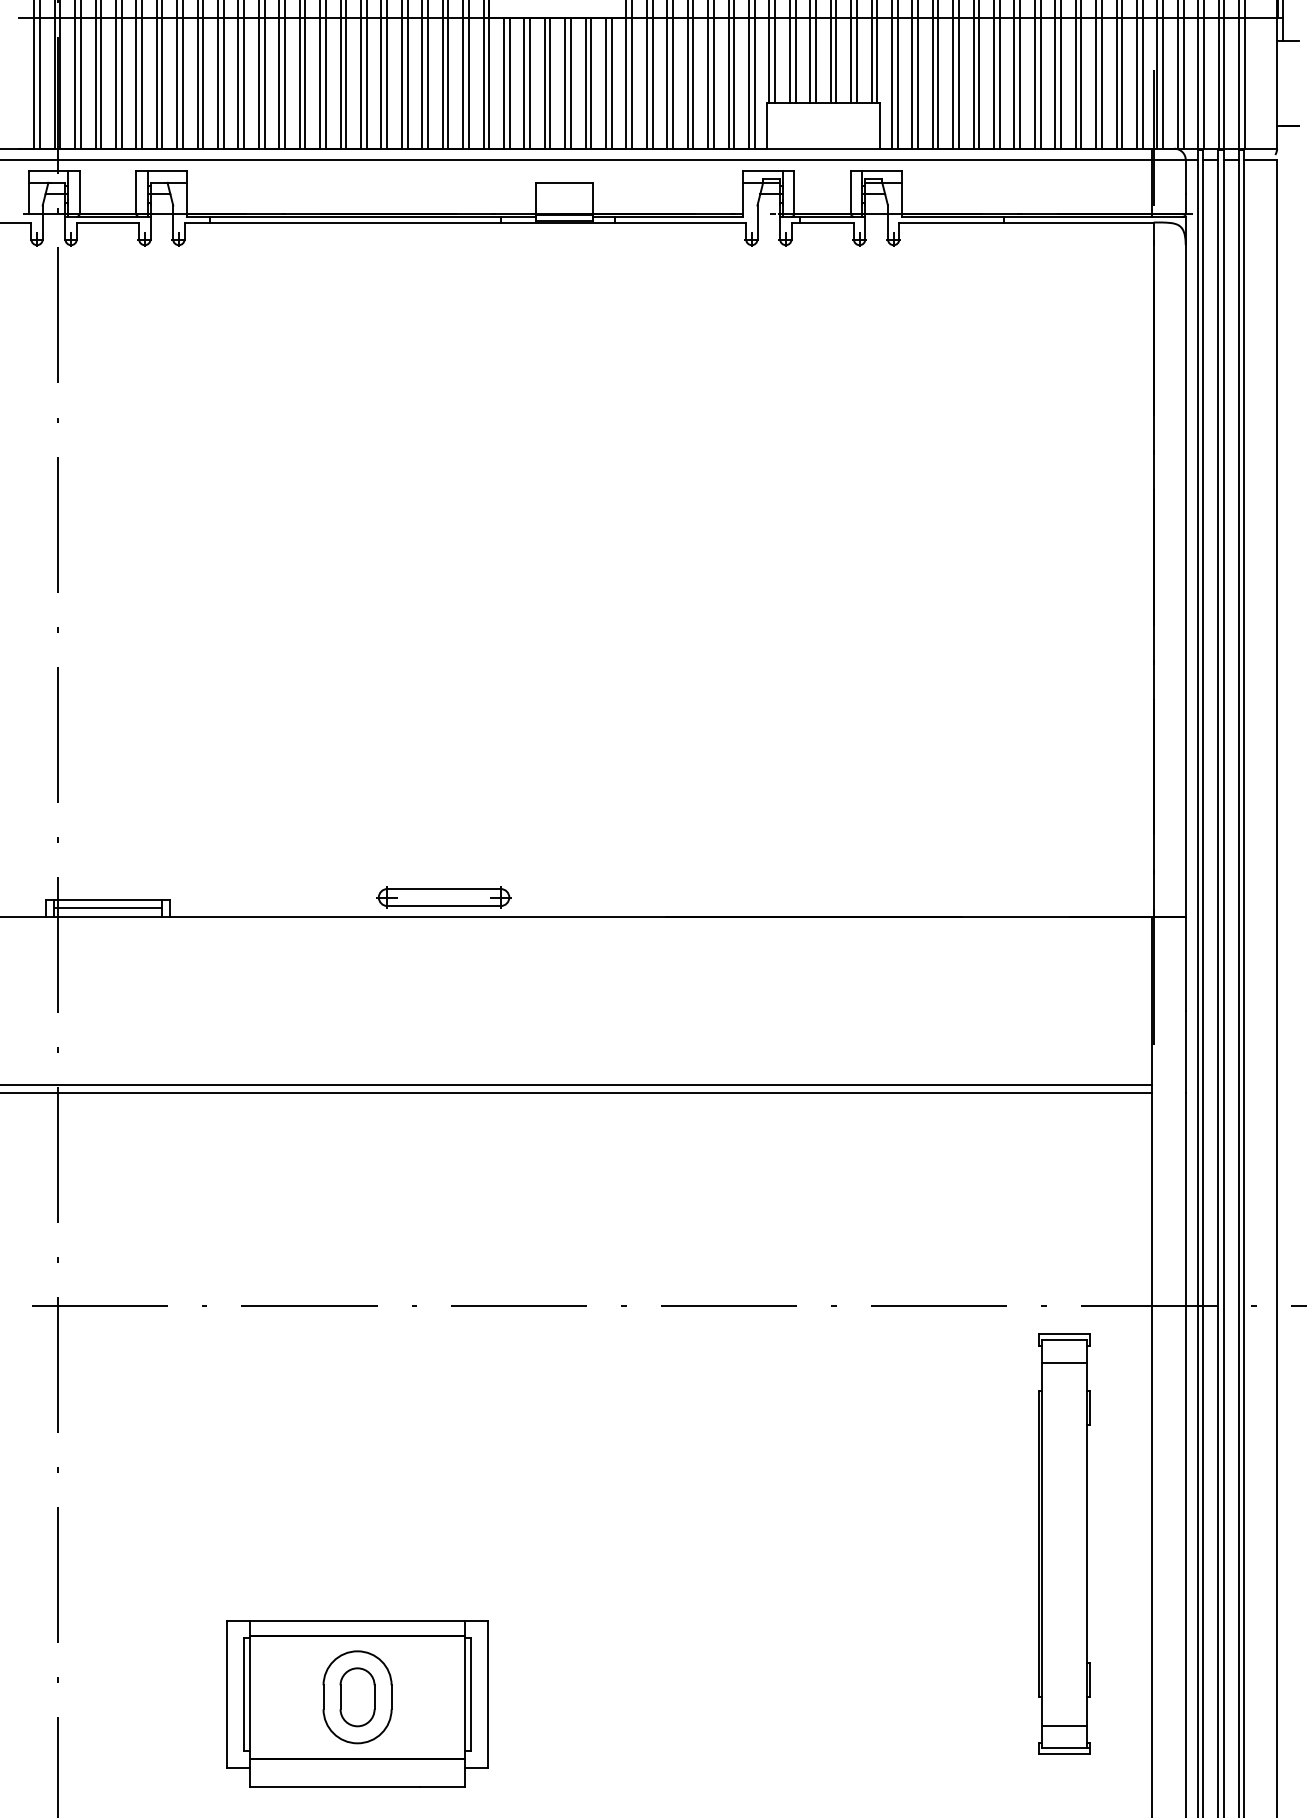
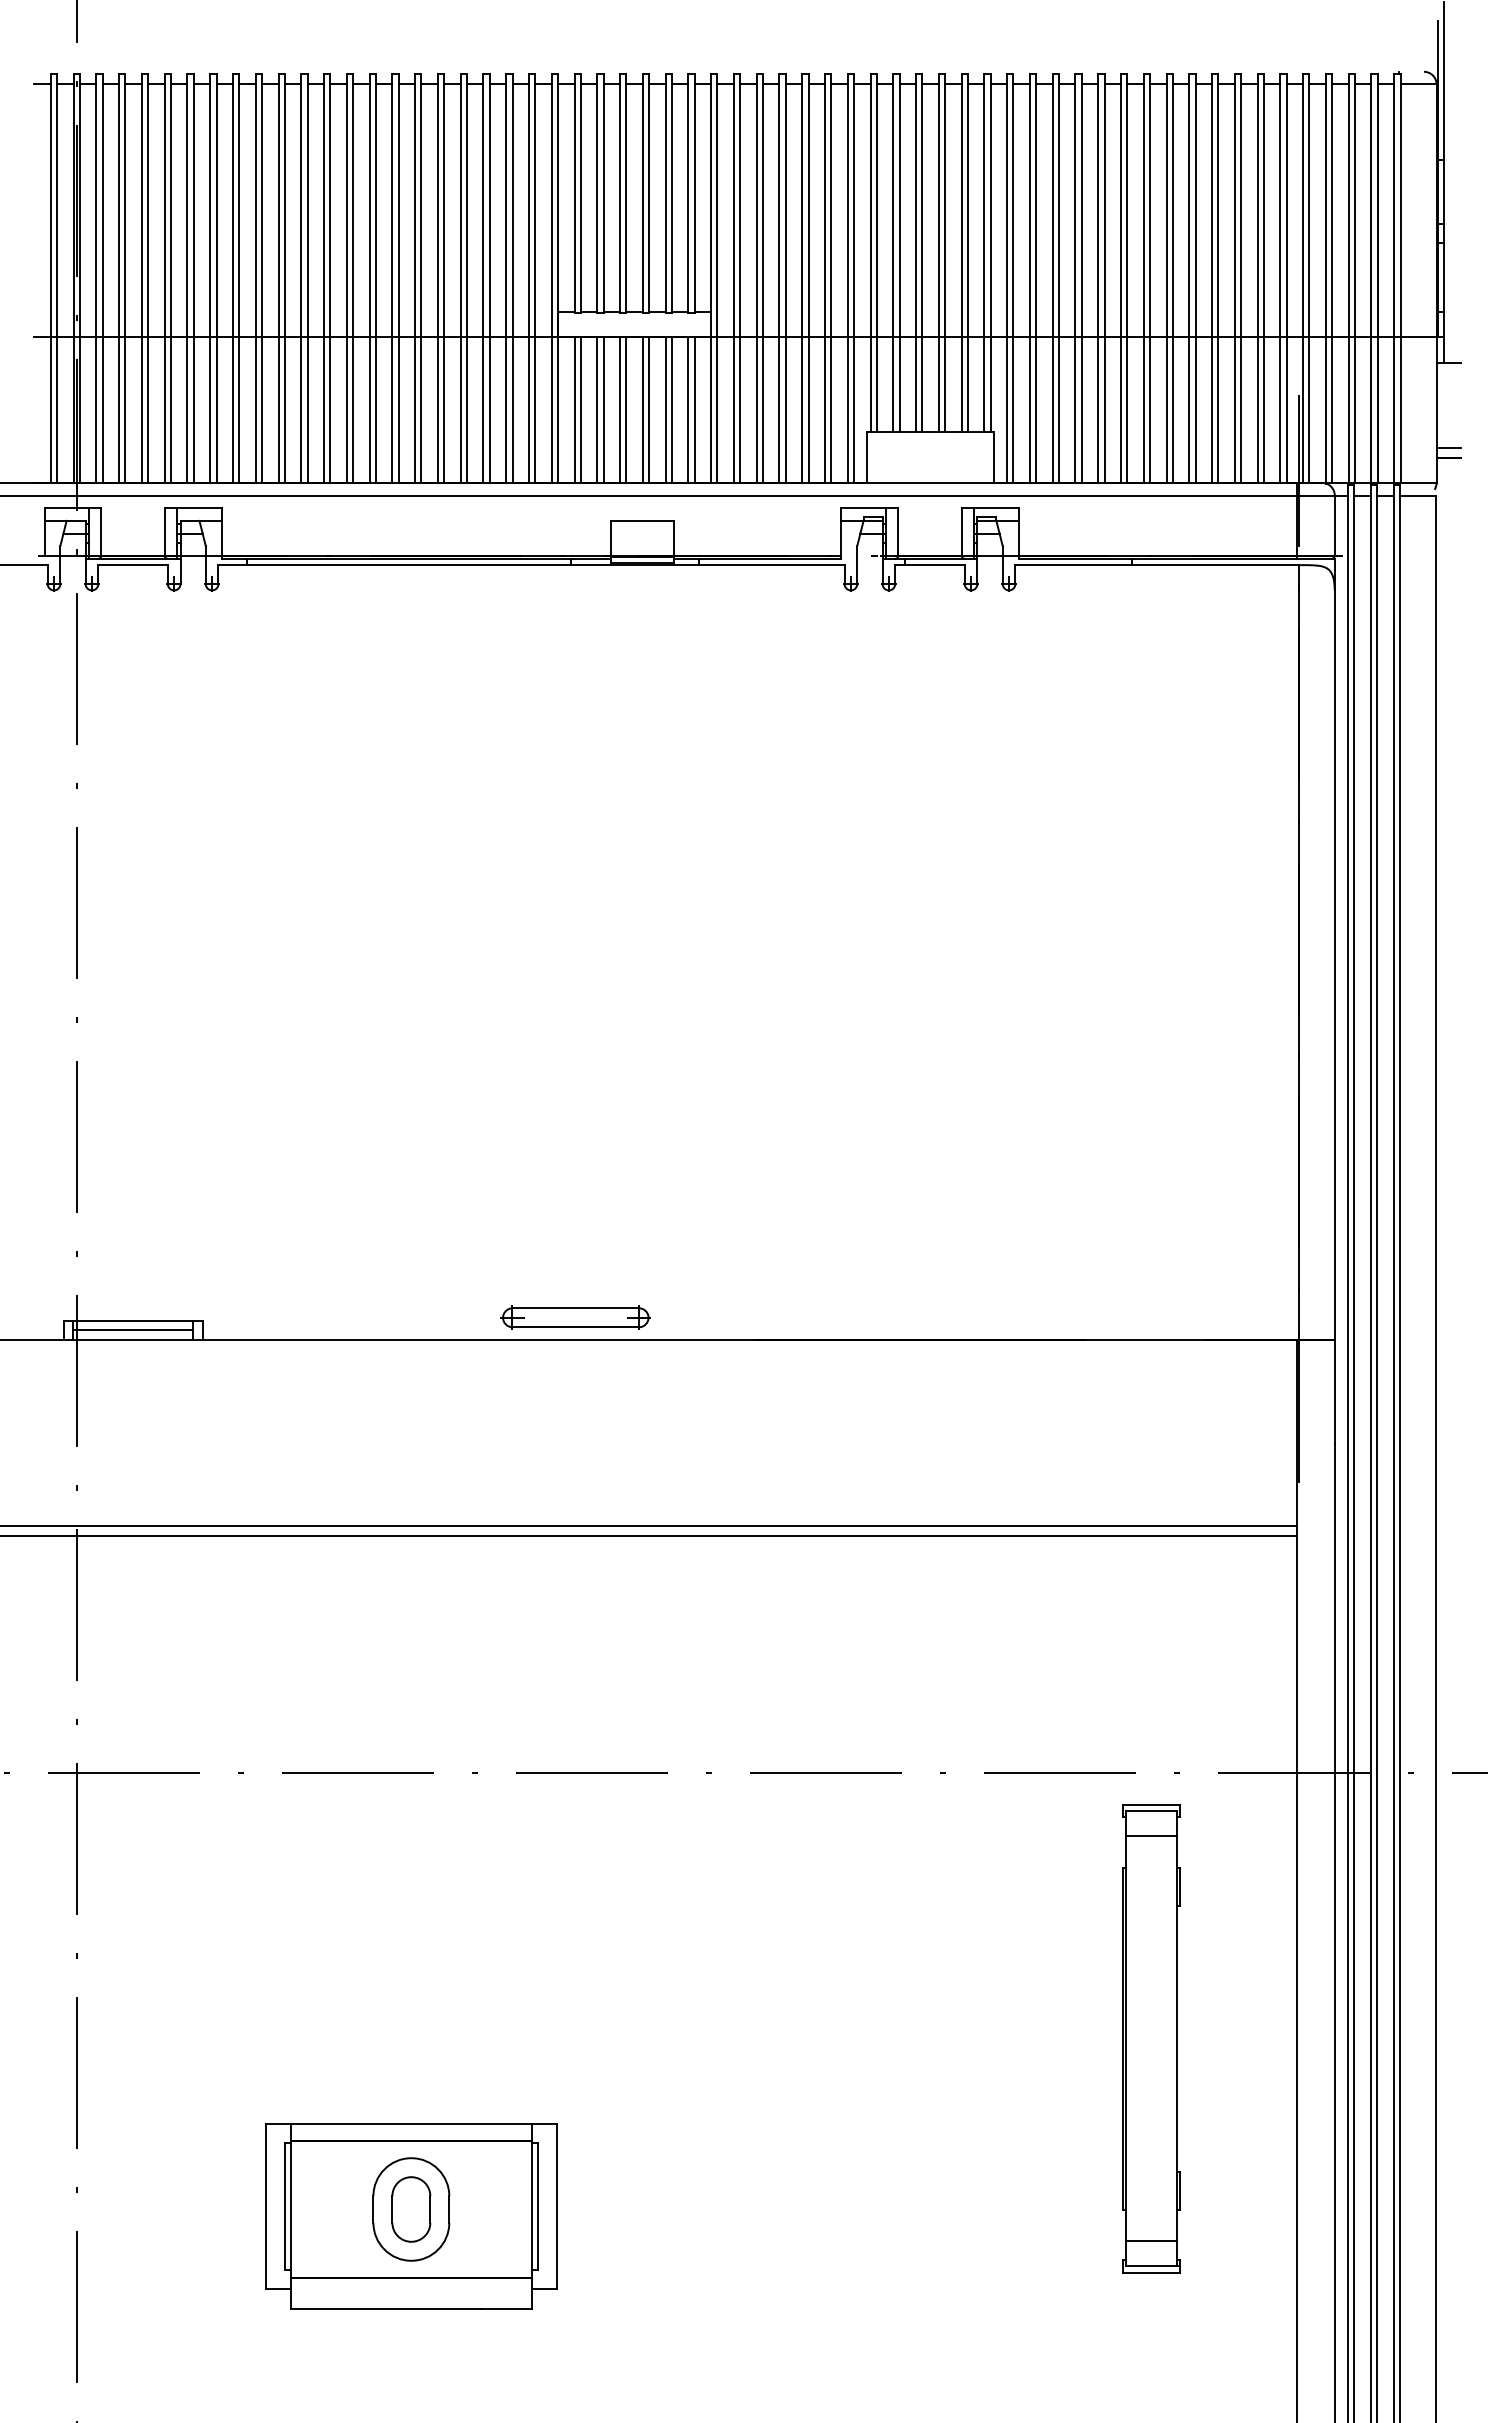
line: (1287, 117) -> (1448, 448), added
part: (443, 897) -> (575, 1317), moved
part: (1064, 1543) -> (1151, 2038), moved

